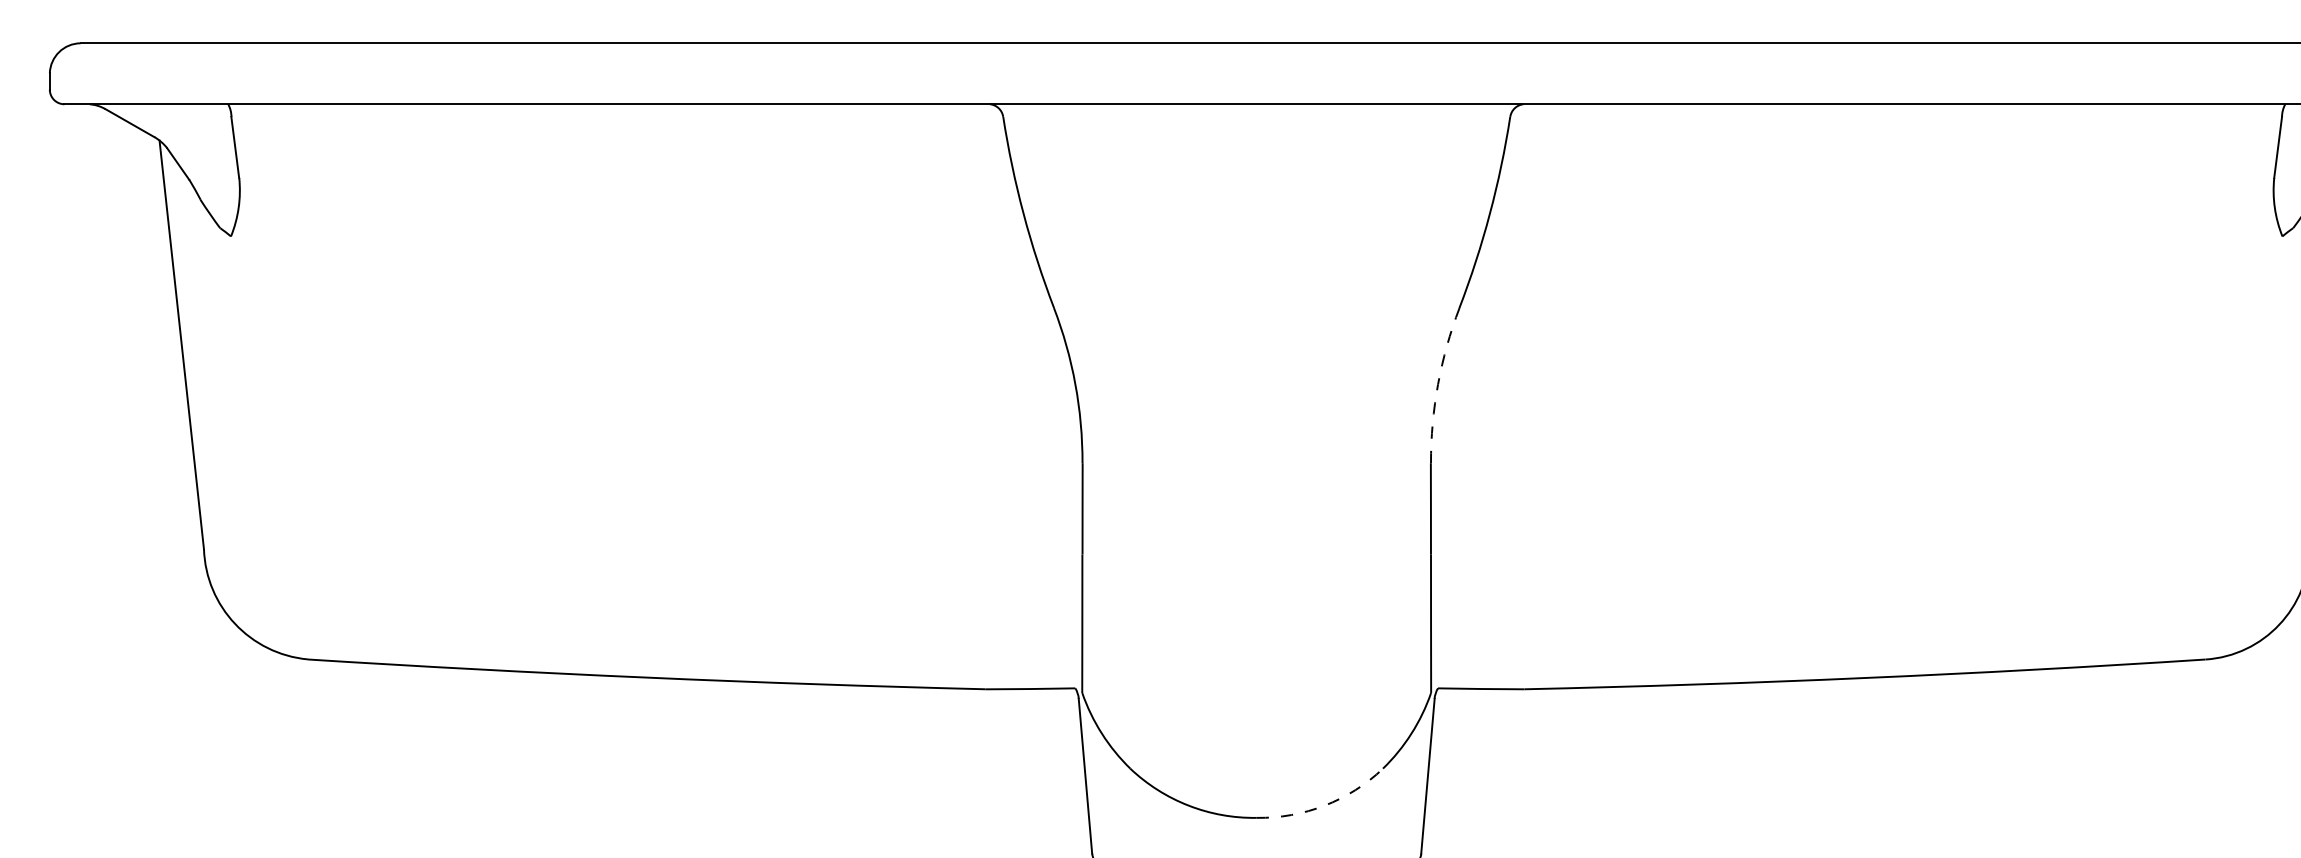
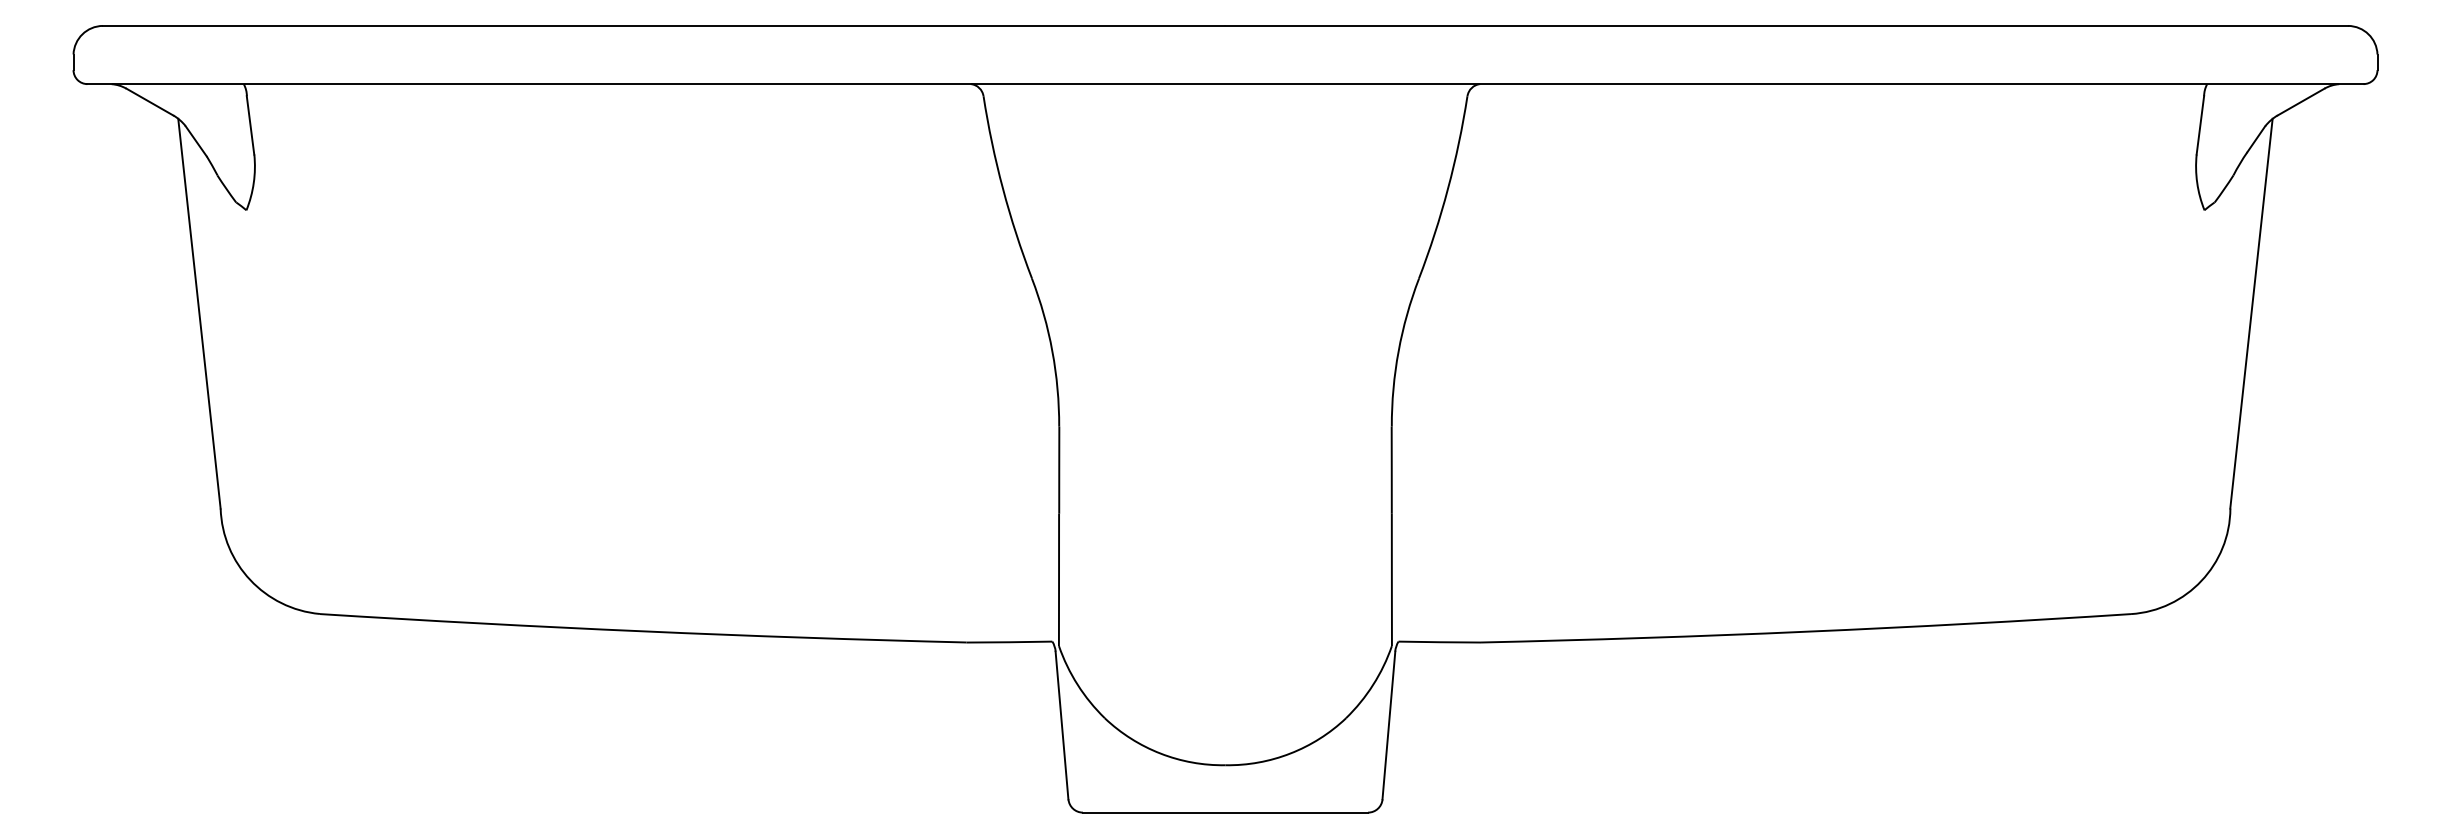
arc: (1437, 384) -> (1398, 351), dashed -> solid
arc: (1324, 805) -> (1290, 753), dashed -> solid

